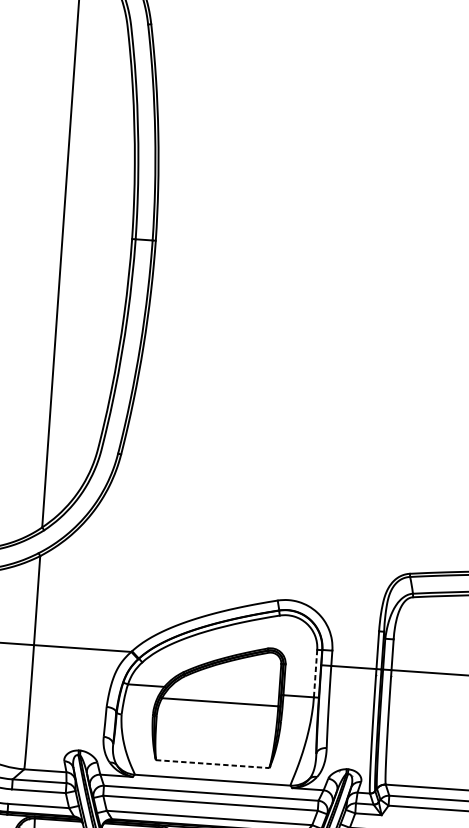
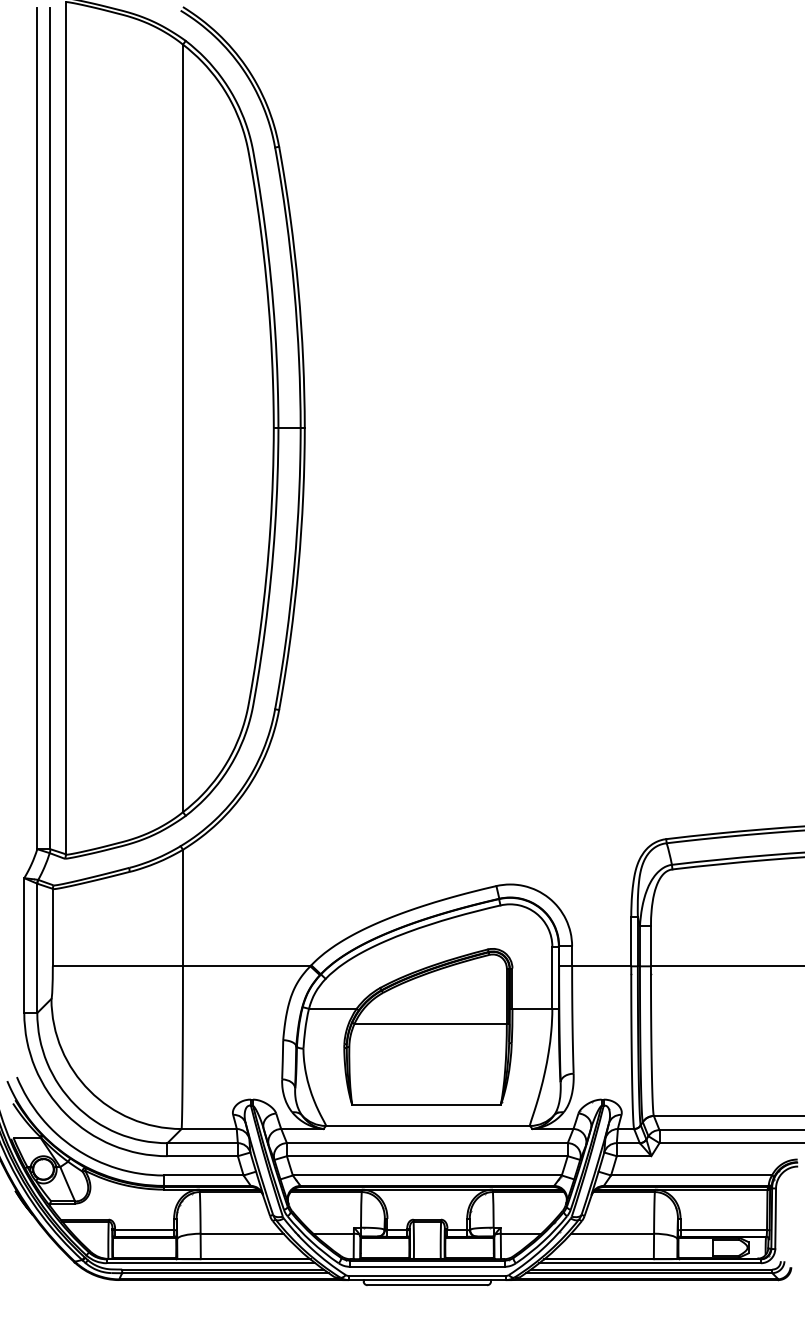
line: (315, 674) -> (552, 978), dashed -> solid
line: (213, 764) -> (427, 1105), dashed -> solid

